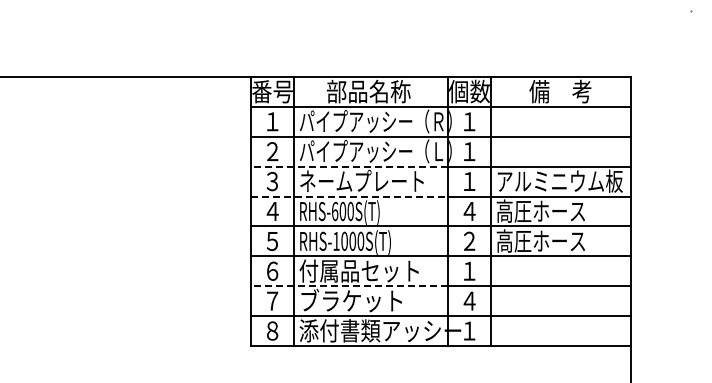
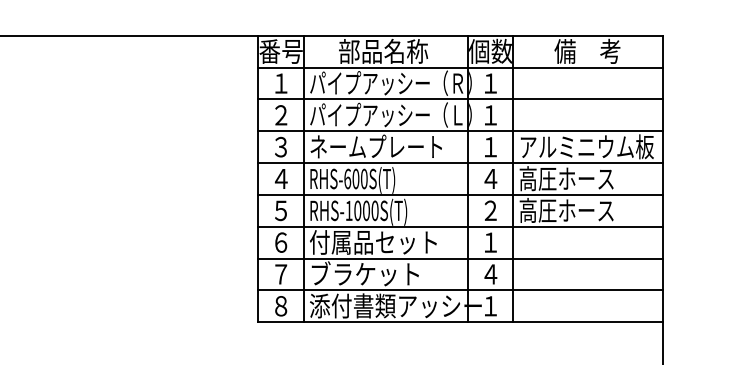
line: (349, 166) -> (362, 131), dashed -> solid
line: (350, 196) -> (364, 163), dashed -> solid
line: (349, 286) -> (362, 258), dashed -> solid

